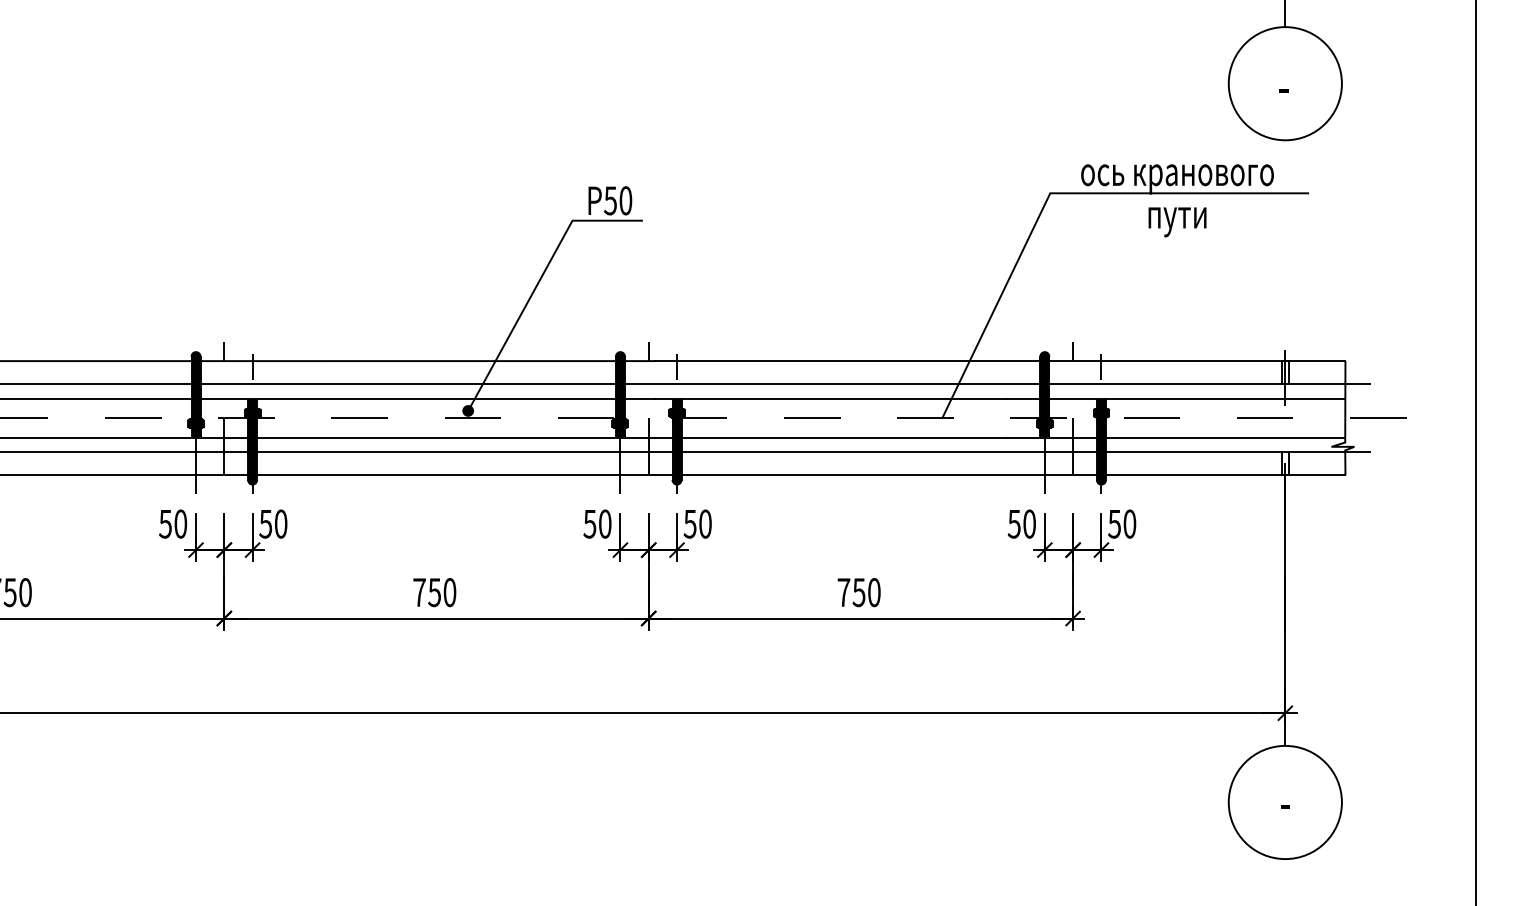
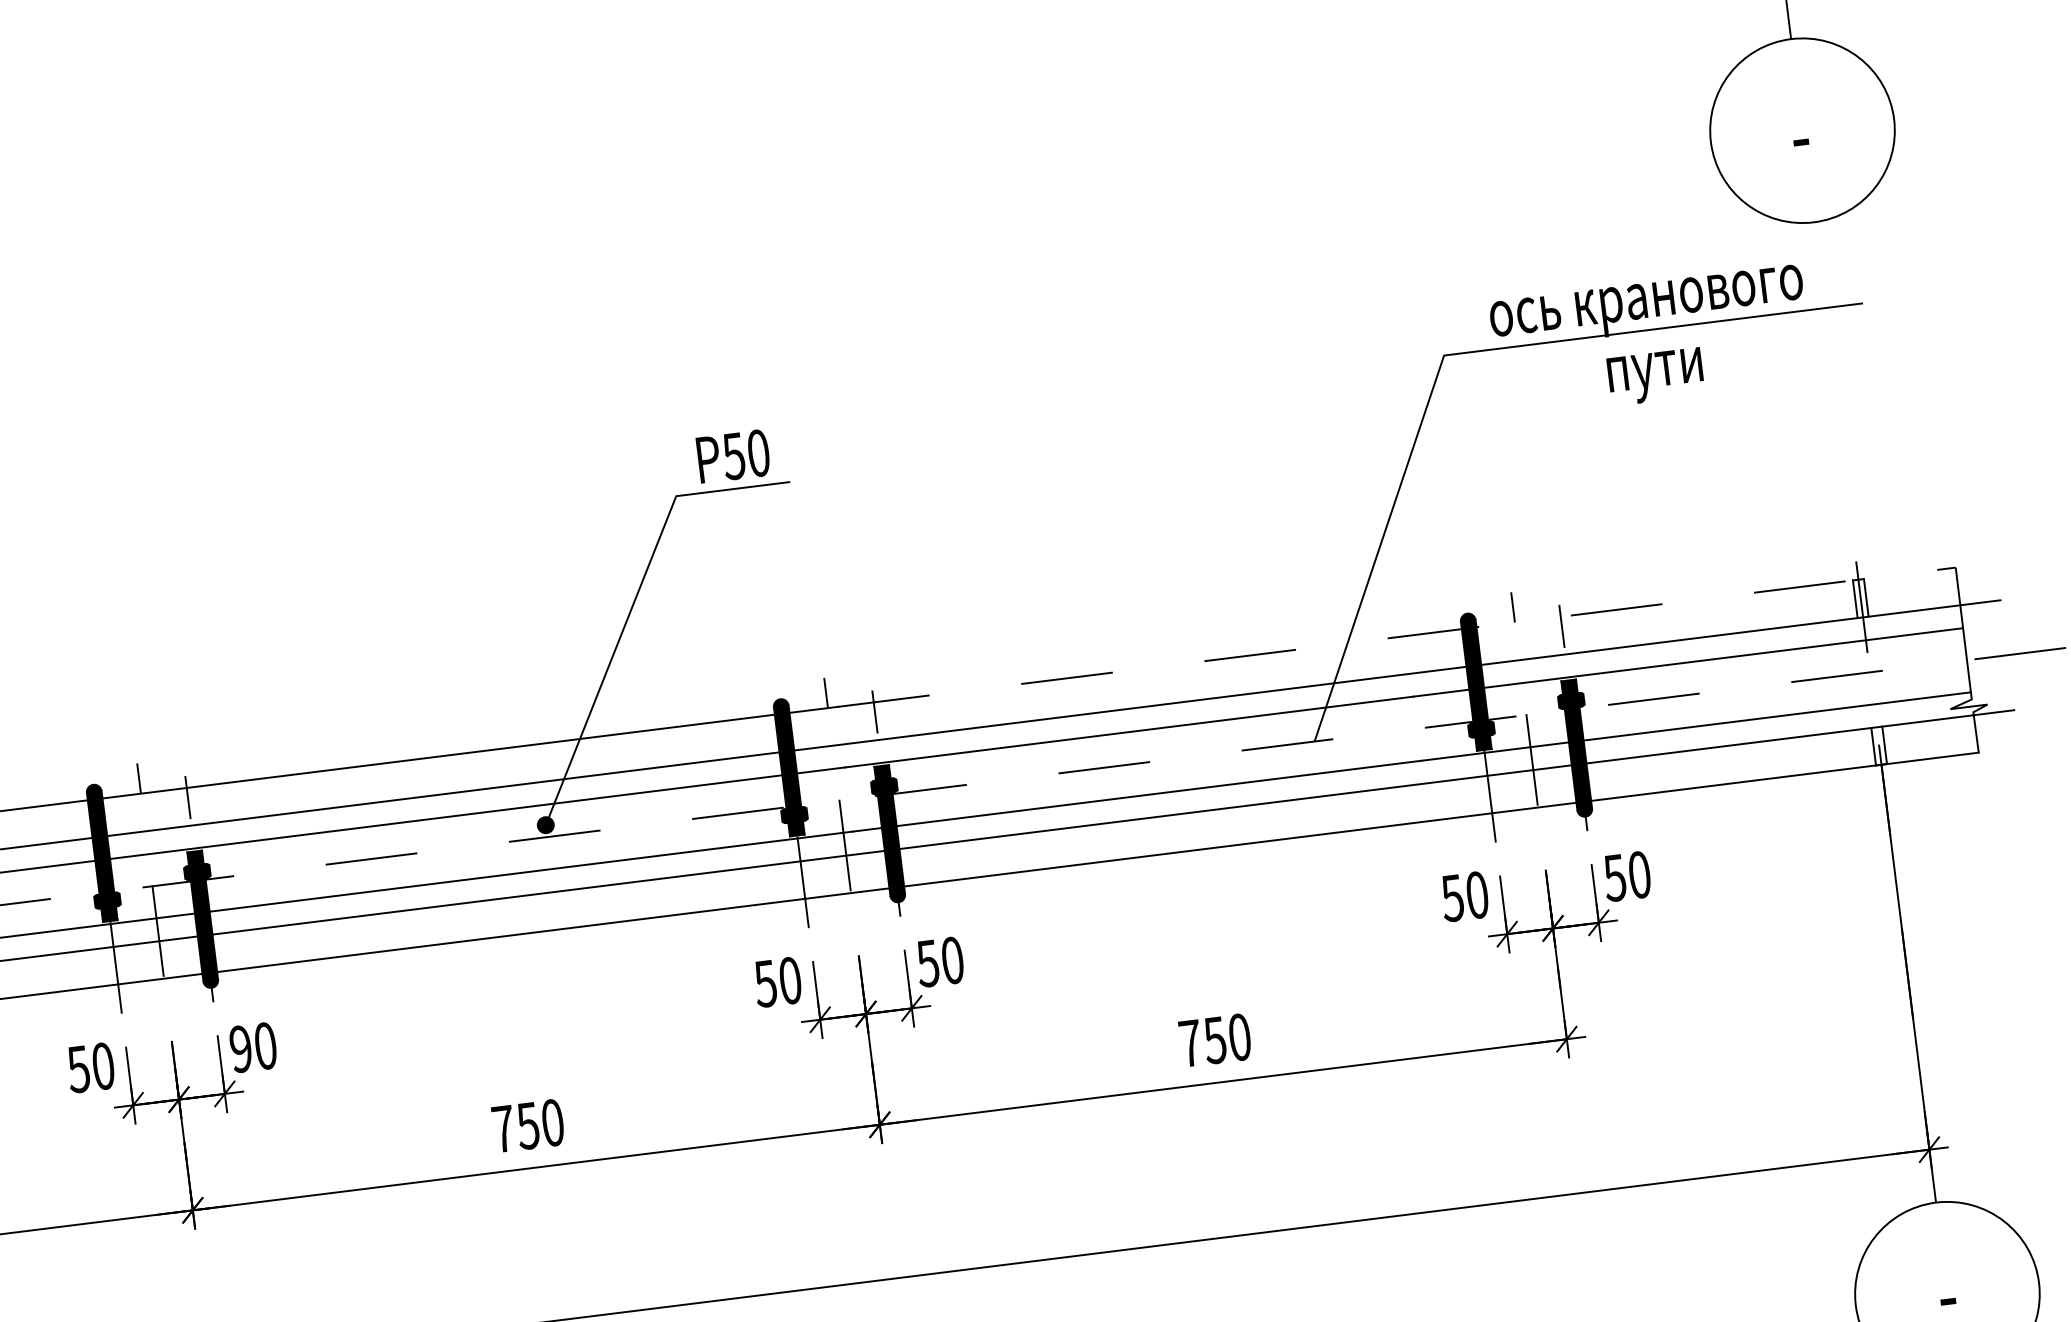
line: (1000, 361) -> (1397, 637), solid -> dashed
text: (265, 523) -> (240, 1048), 50 -> 90

